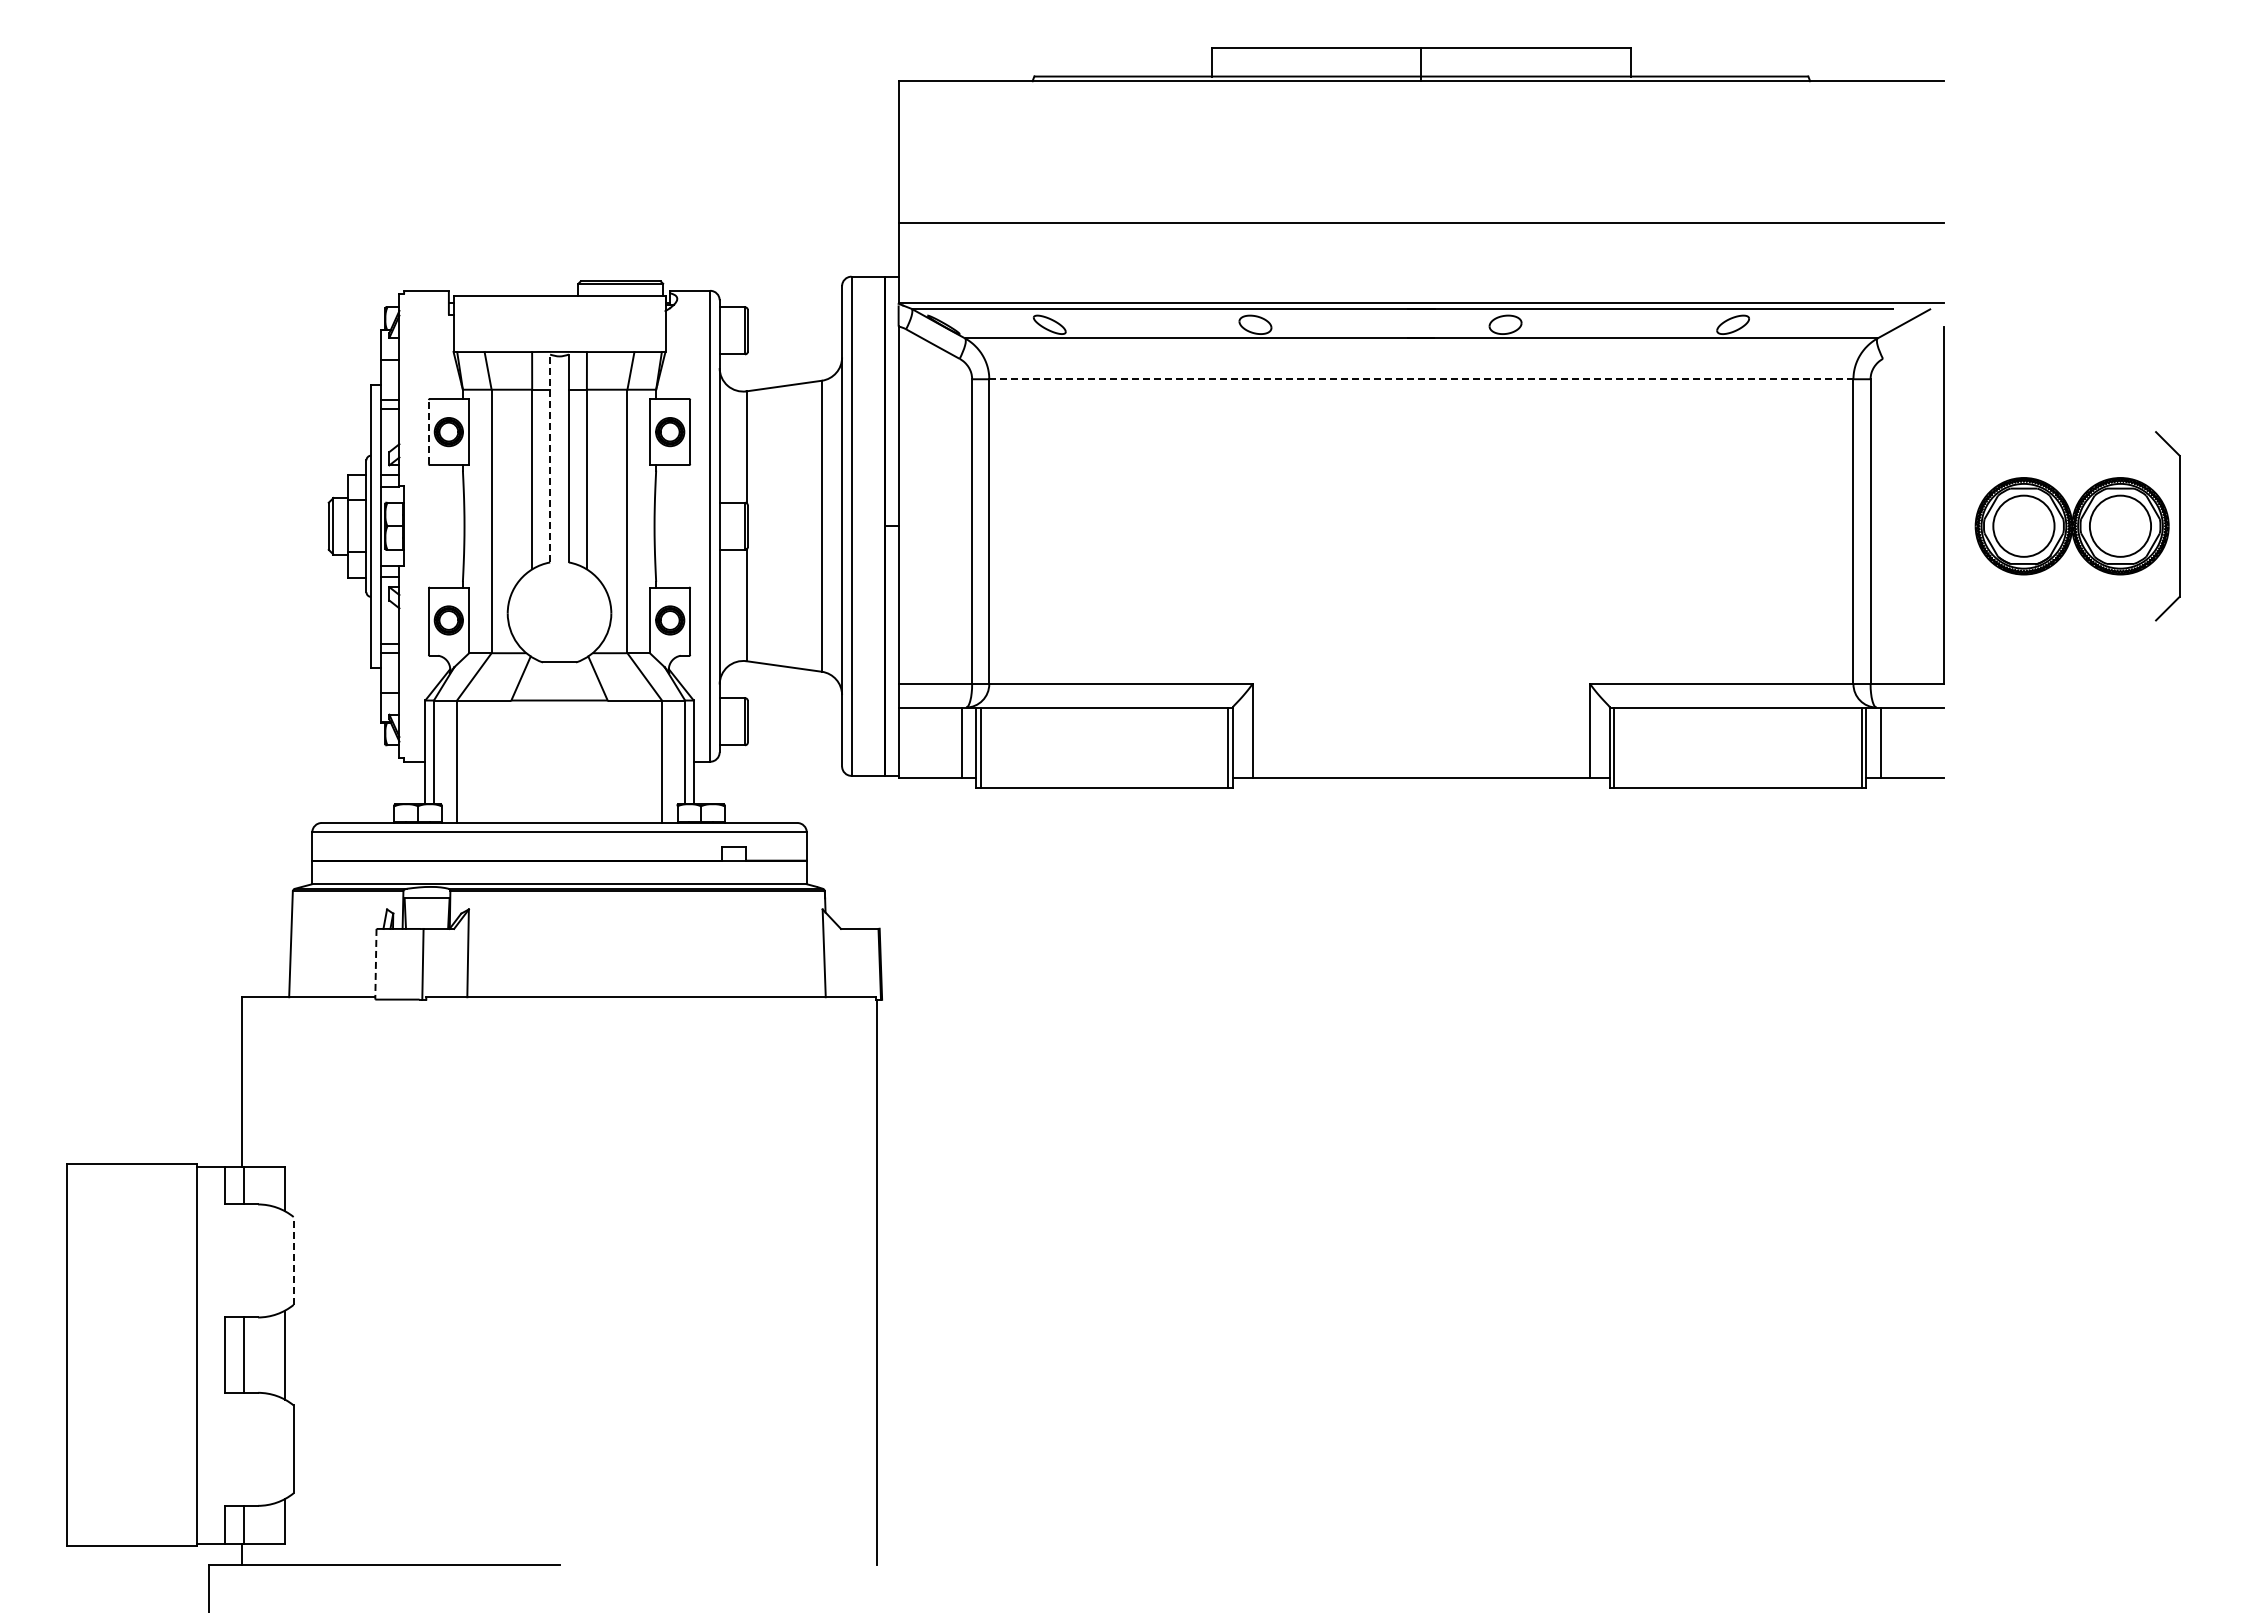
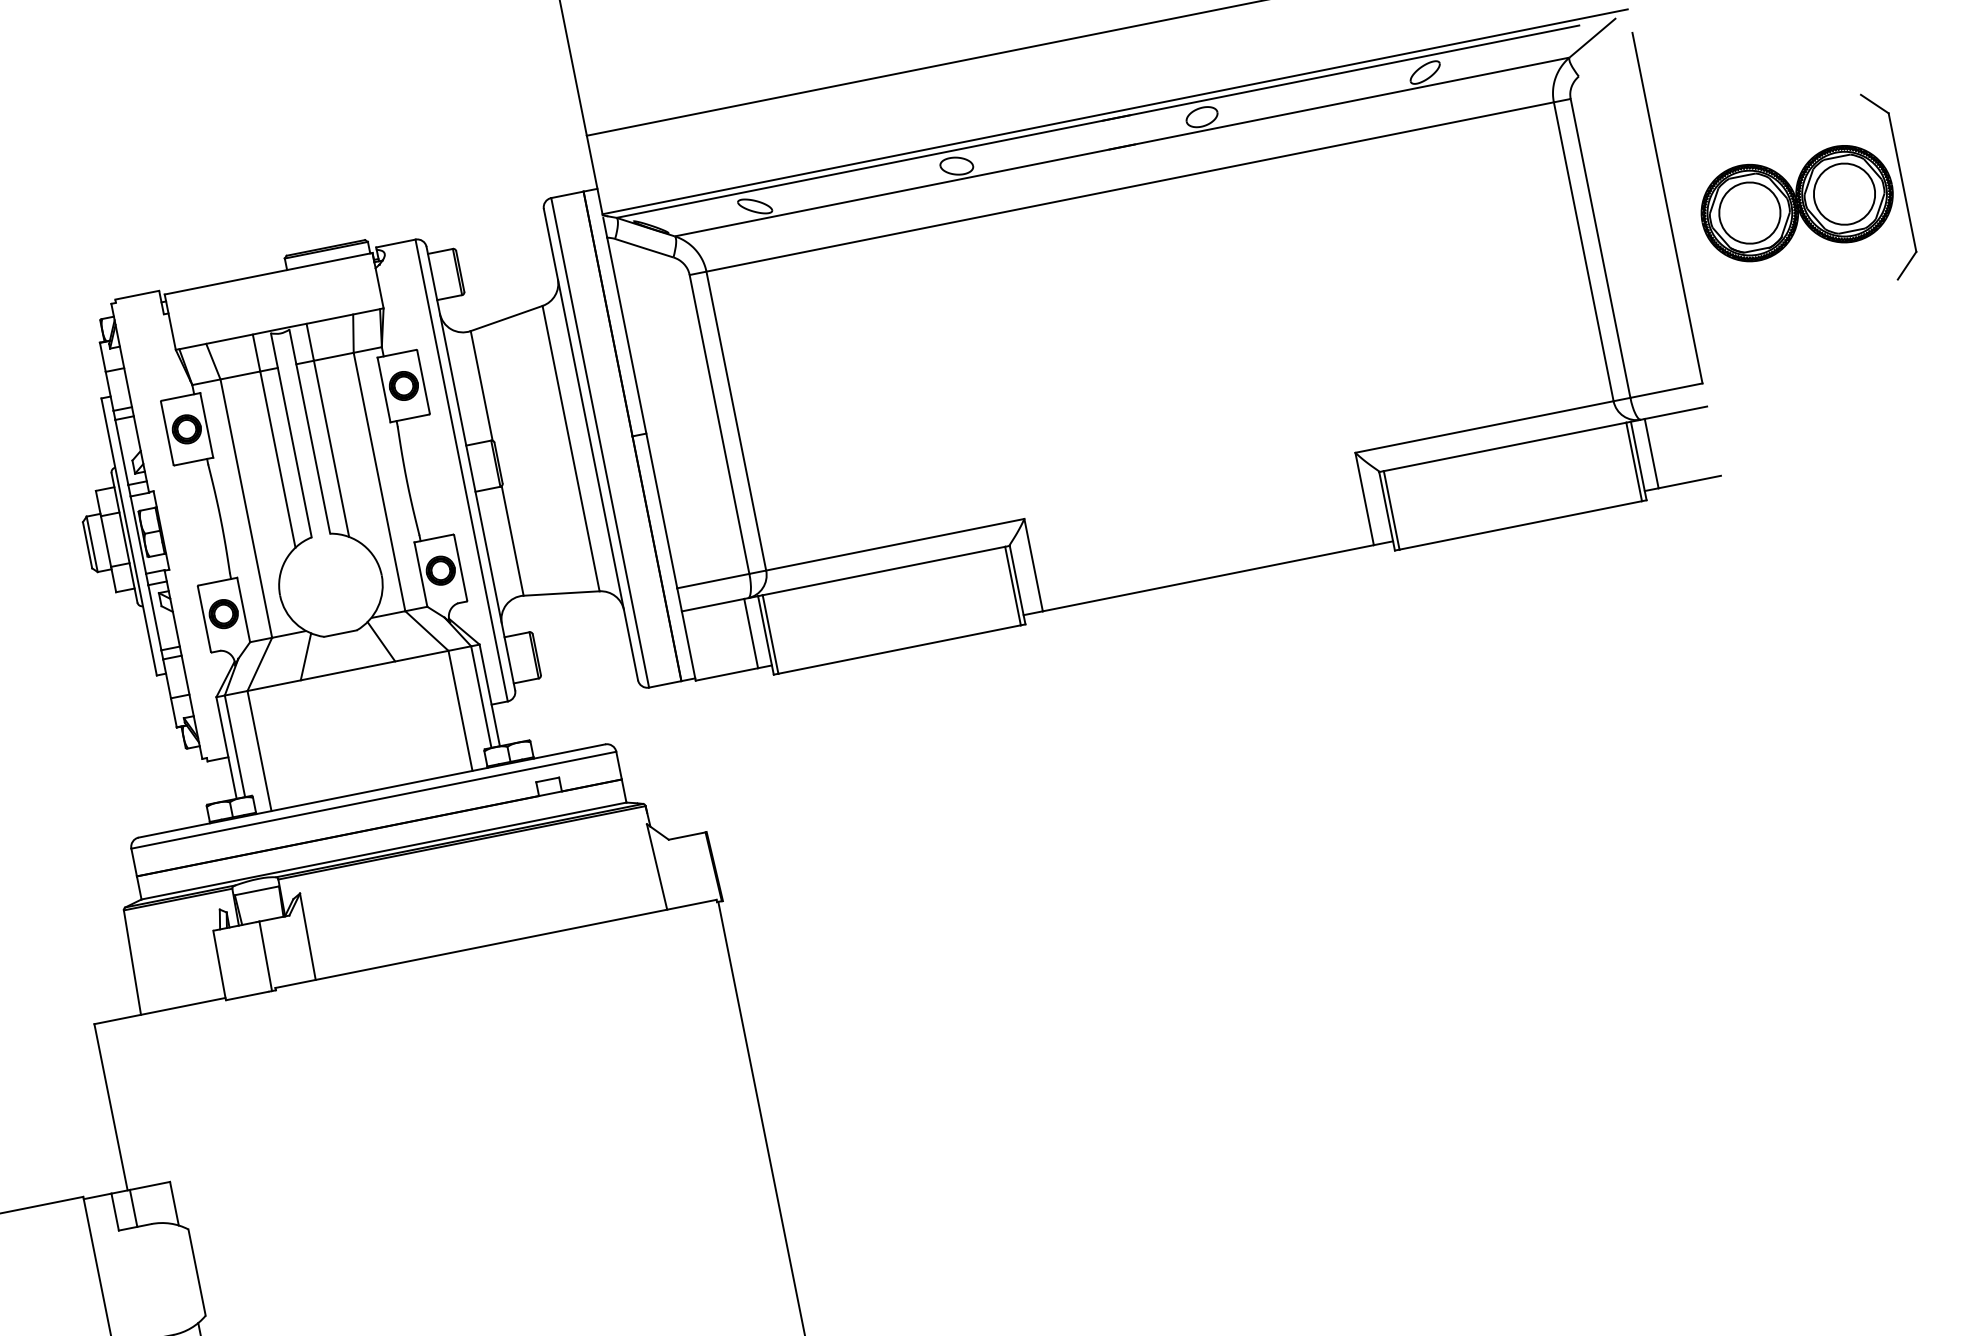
line: (1421, 379) -> (1130, 187), dashed -> solid
line: (428, 431) -> (166, 432), dashed -> solid
line: (550, 458) -> (291, 435), dashed -> solid
line: (375, 964) -> (219, 965), dashed -> solid
line: (293, 1260) -> (196, 1272), dashed -> solid

